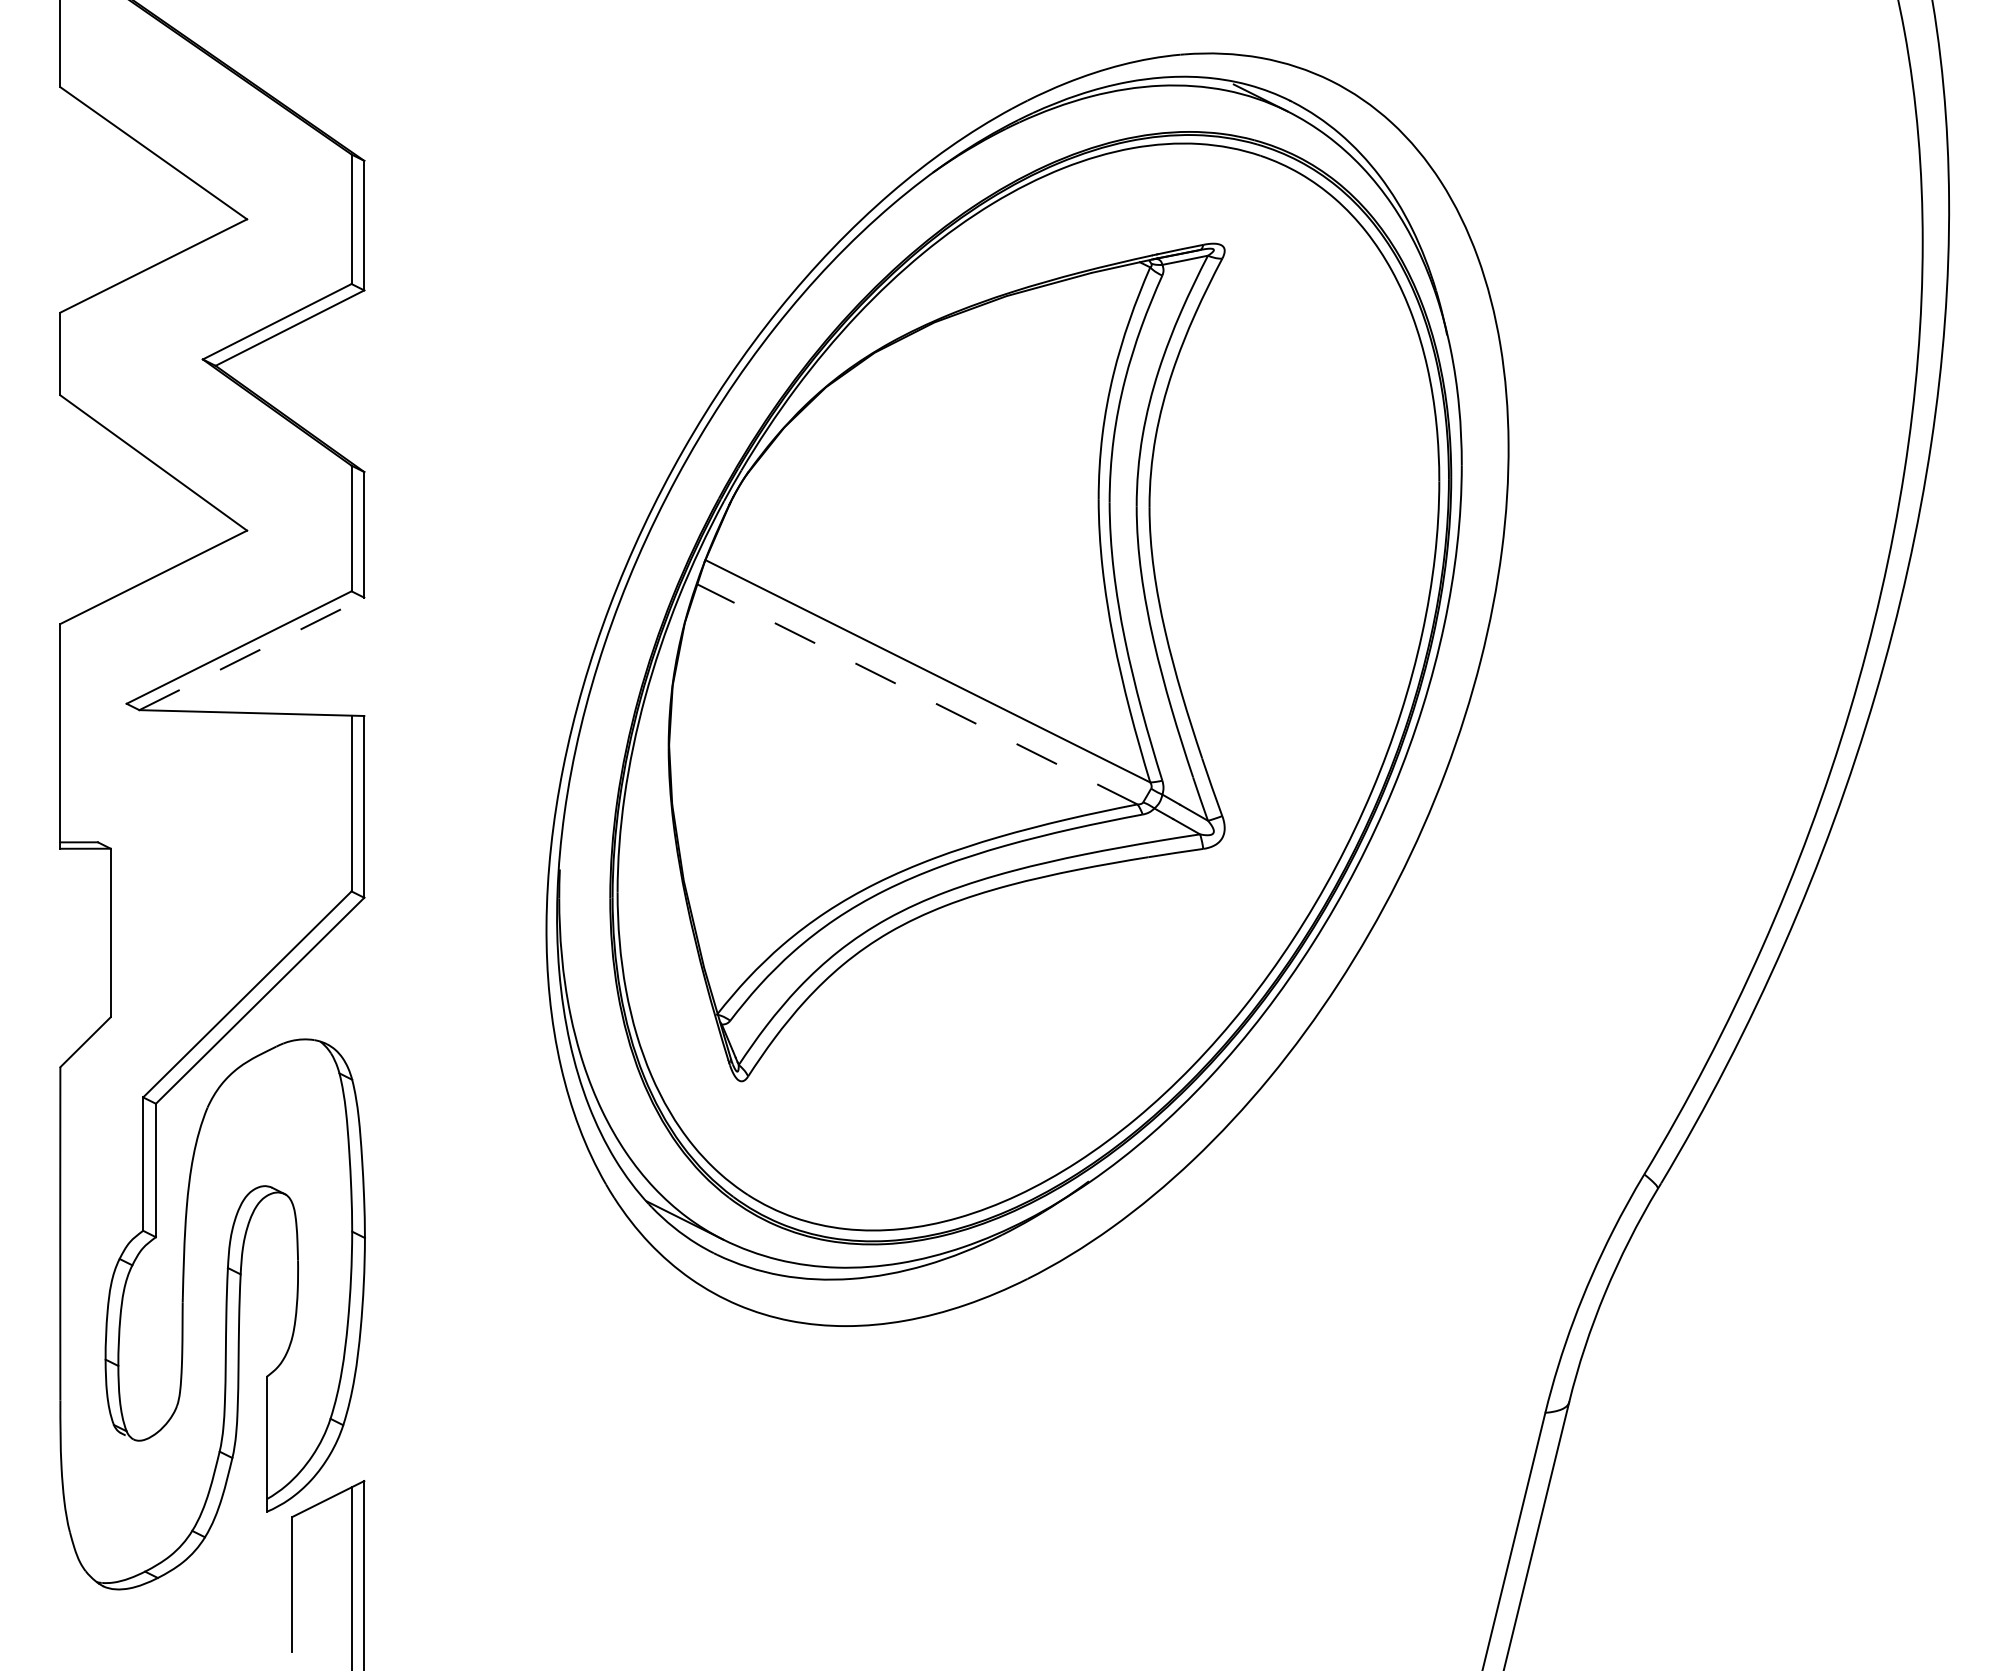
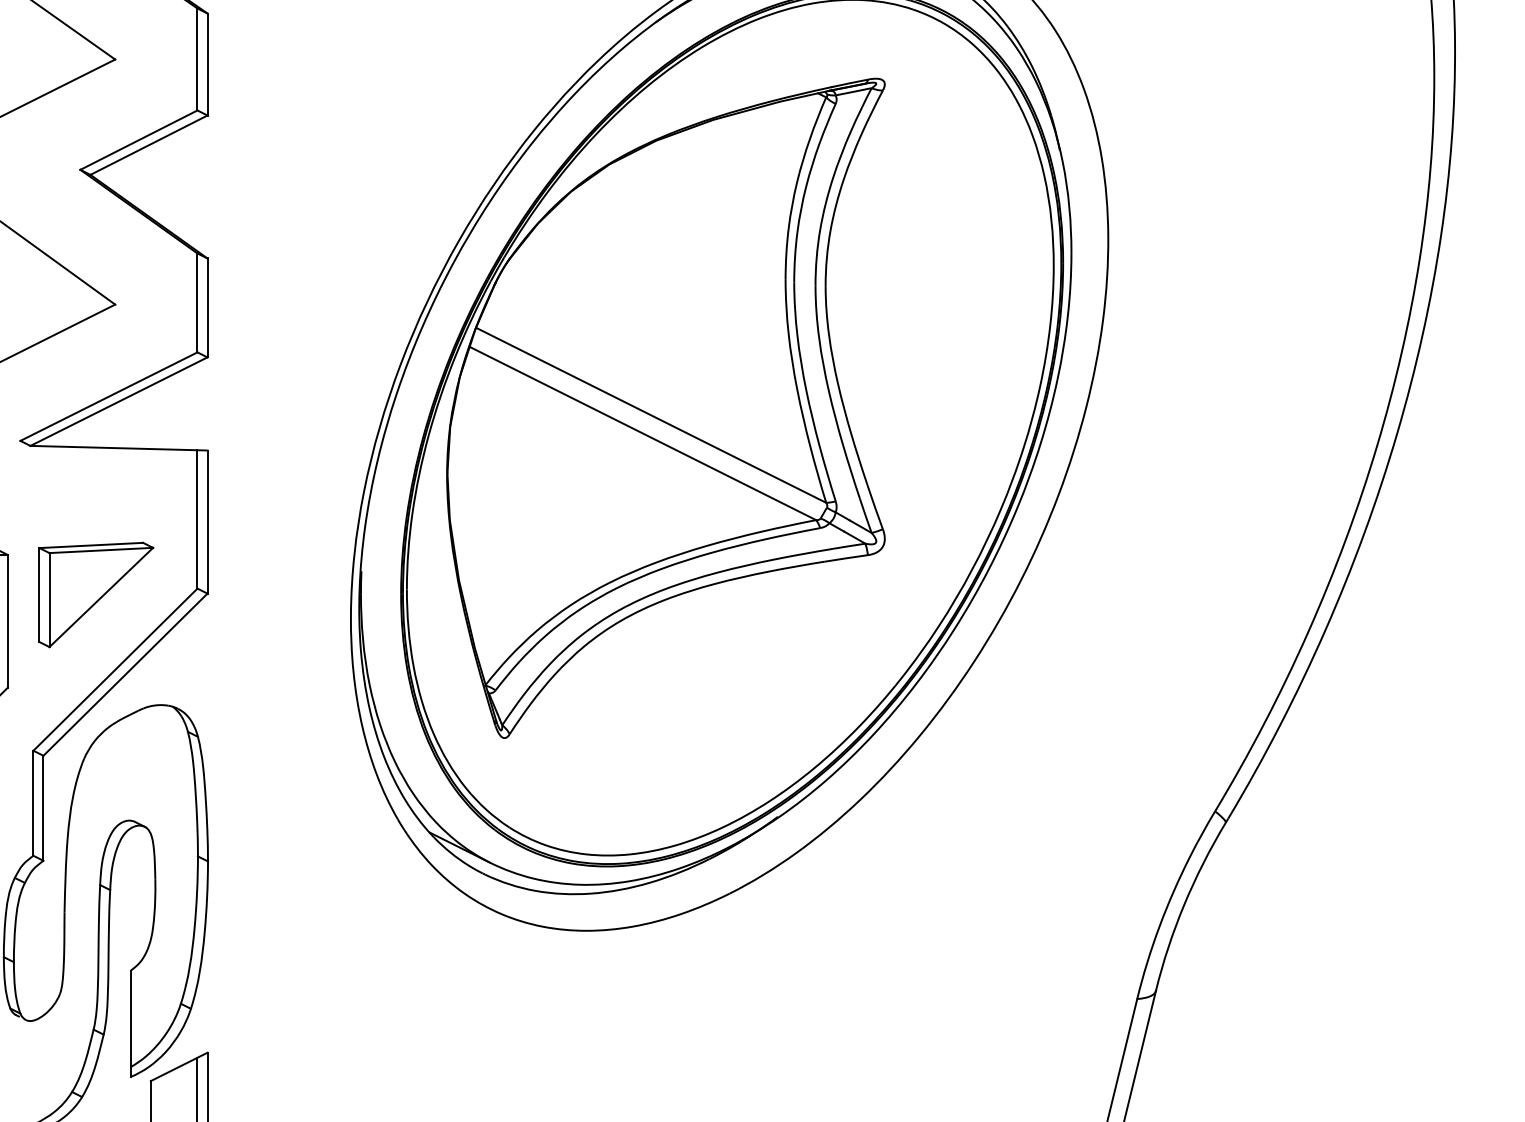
line: (251, 653) -> (118, 401), dashed -> solid
line: (917, 694) -> (642, 433), dashed -> solid
part: (222, 899) -> (95, 594), added

